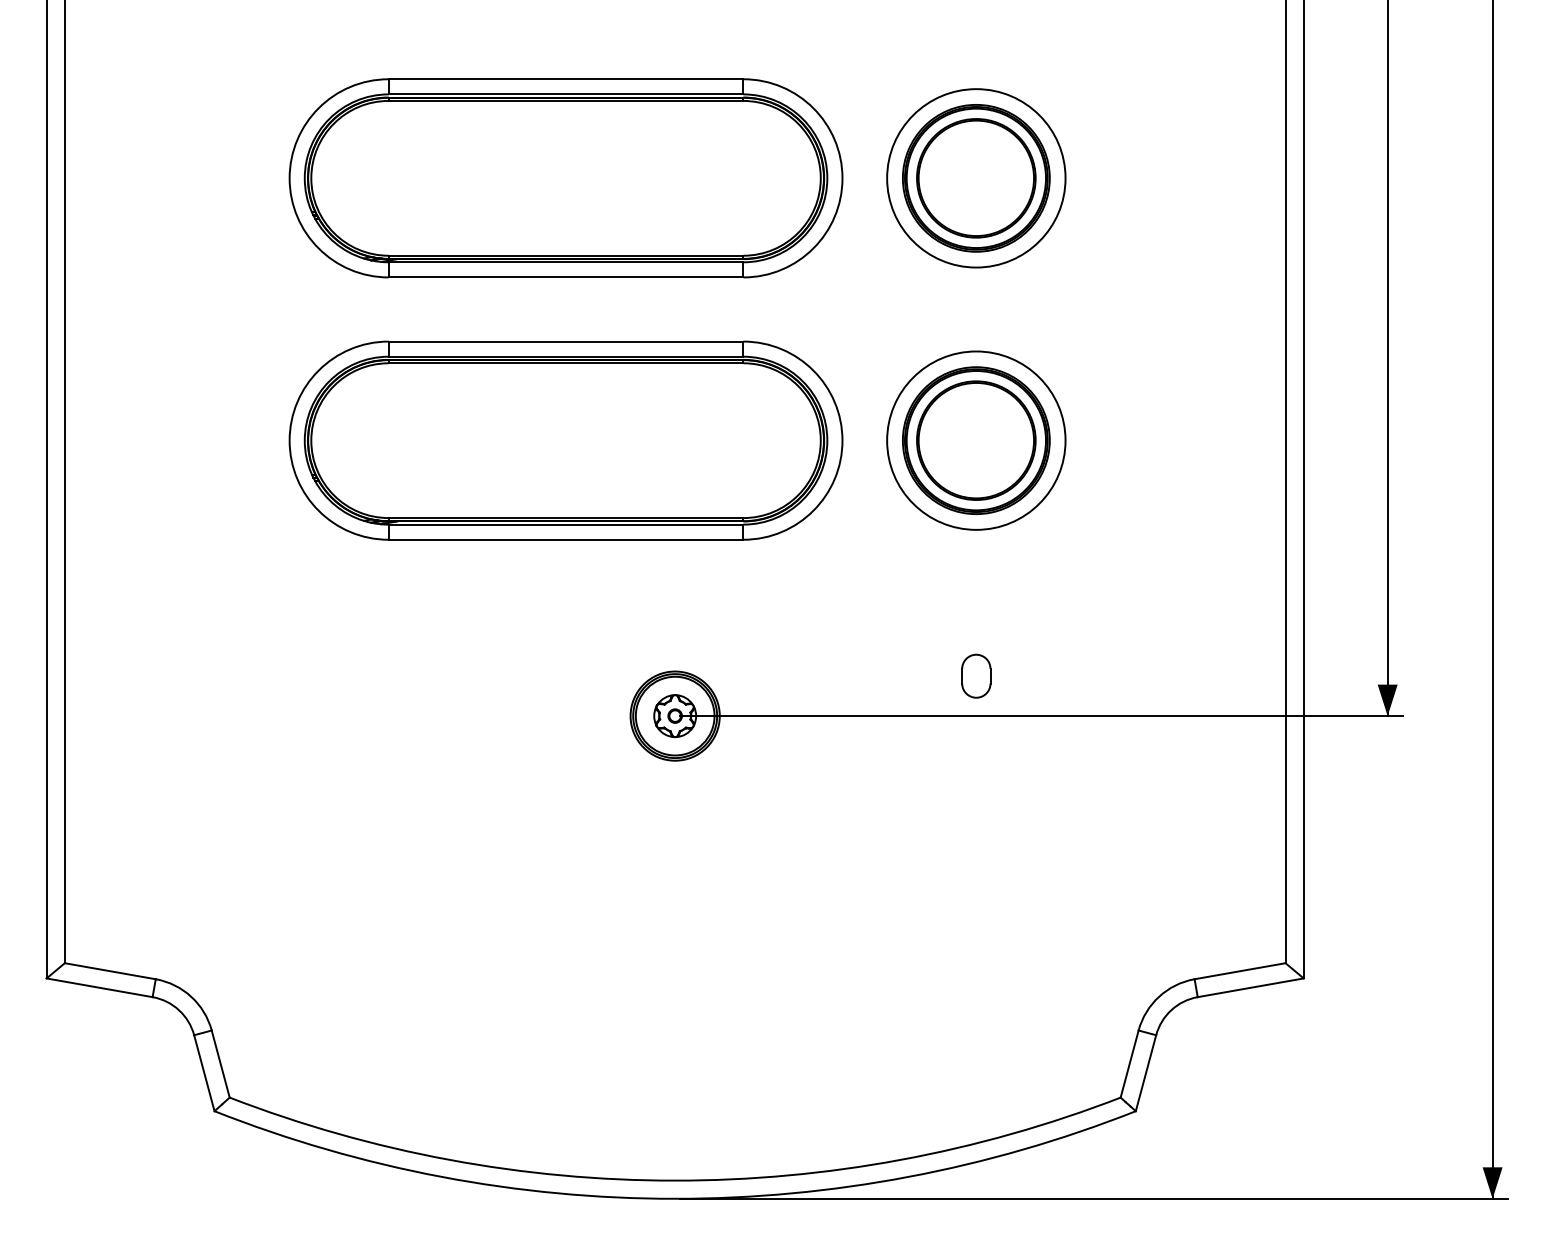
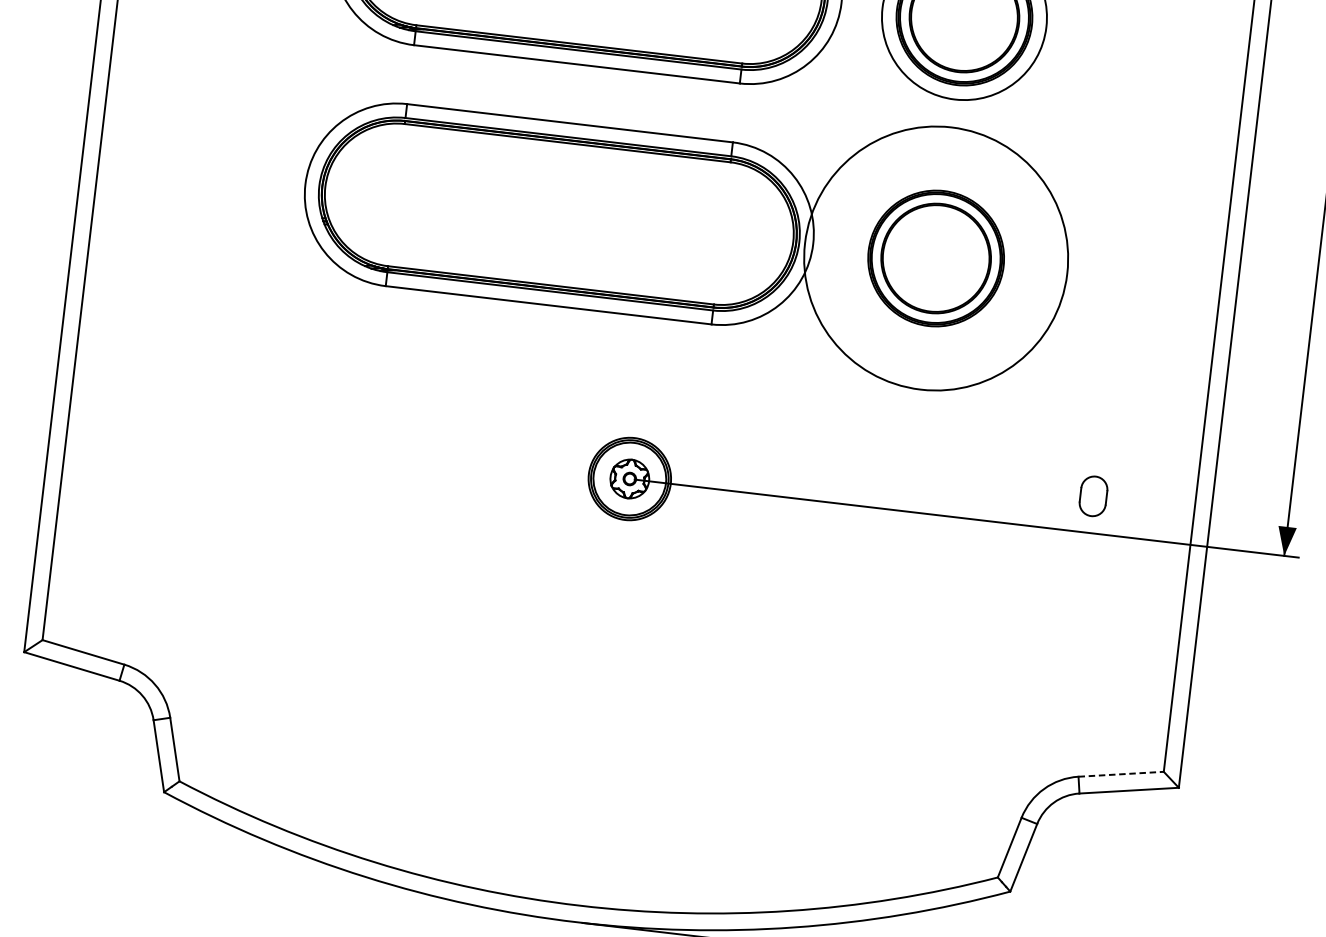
circle: (976, 440) -> (936, 258), size x1.6
part: (976, 675) -> (1093, 495), moved
line: (1240, 971) -> (1121, 774), solid -> dashed

